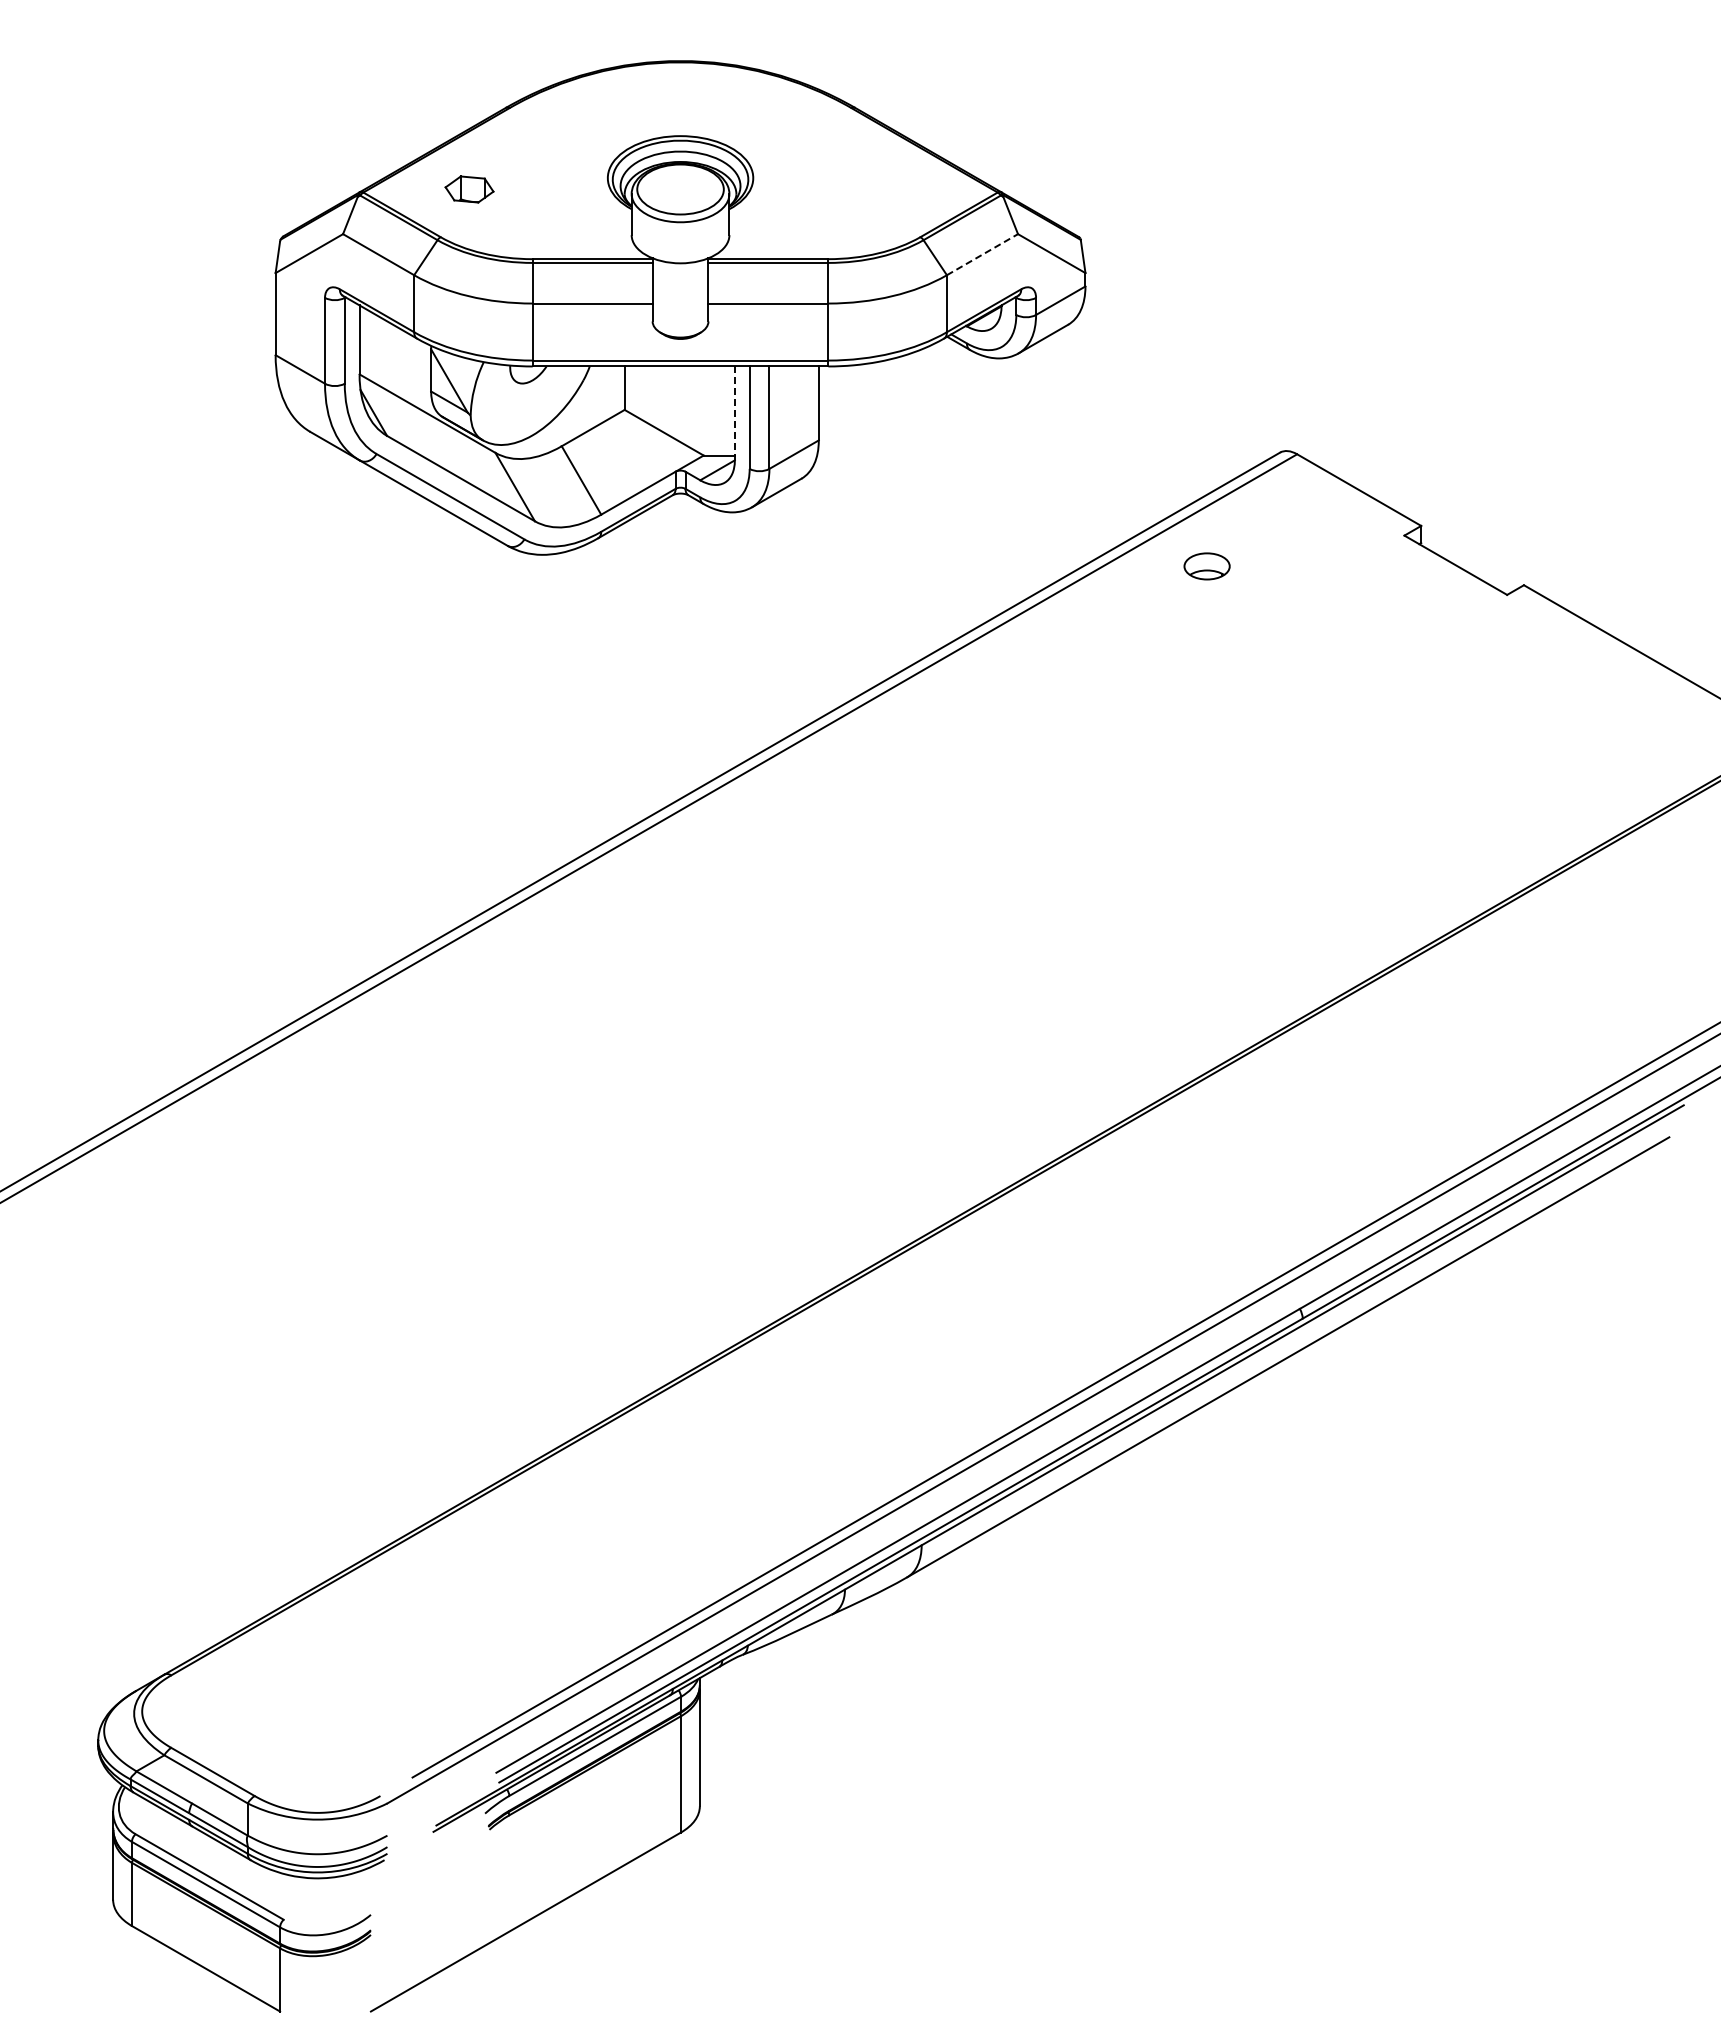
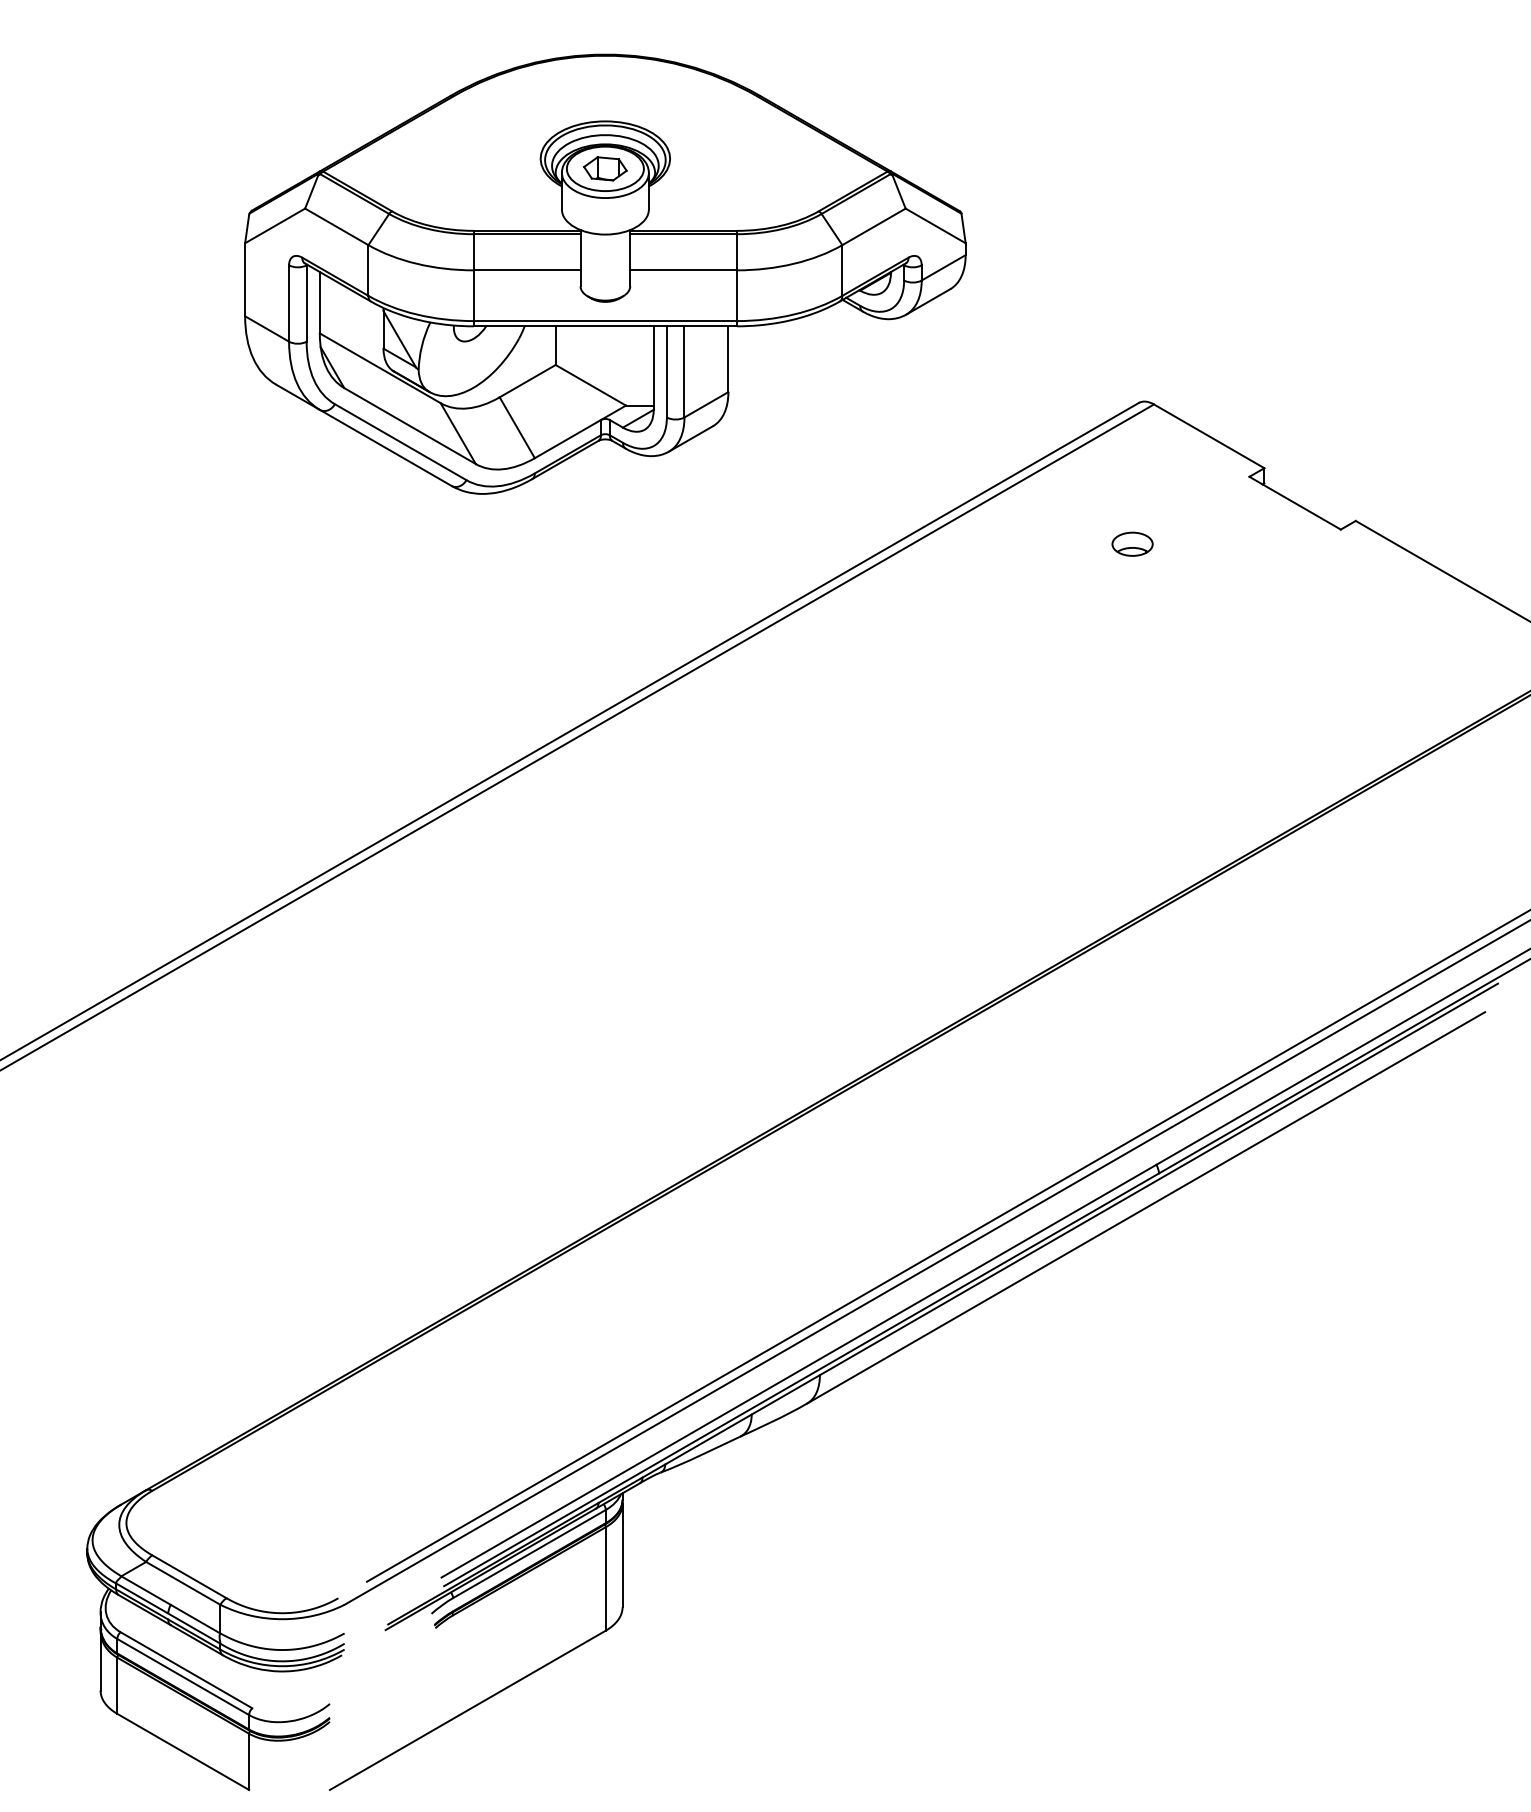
part: (469, 189) -> (605, 168), moved
line: (982, 254) -> (874, 226), dashed -> solid
line: (734, 413) -> (653, 368), dashed -> solid
part: (1206, 566) -> (1132, 544), moved

